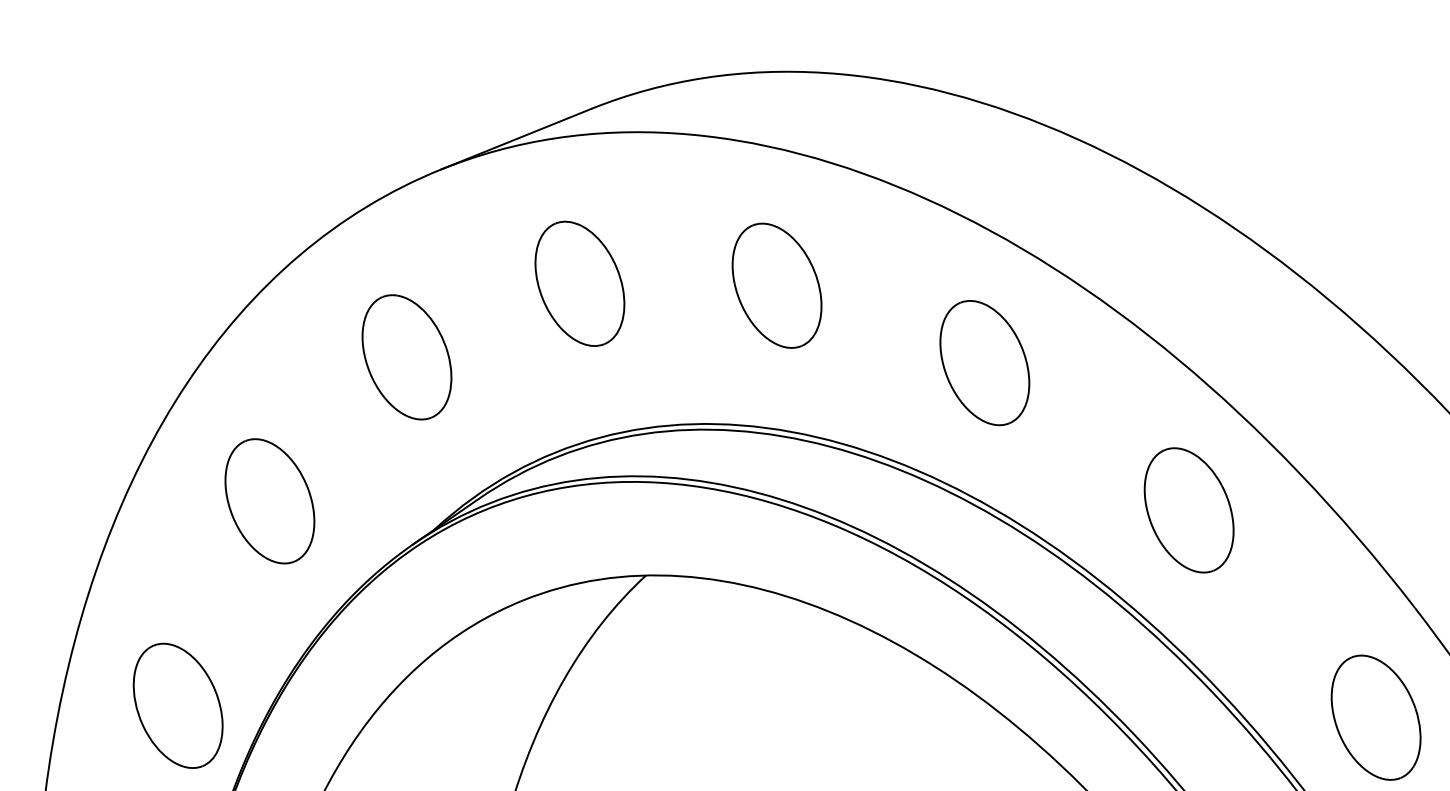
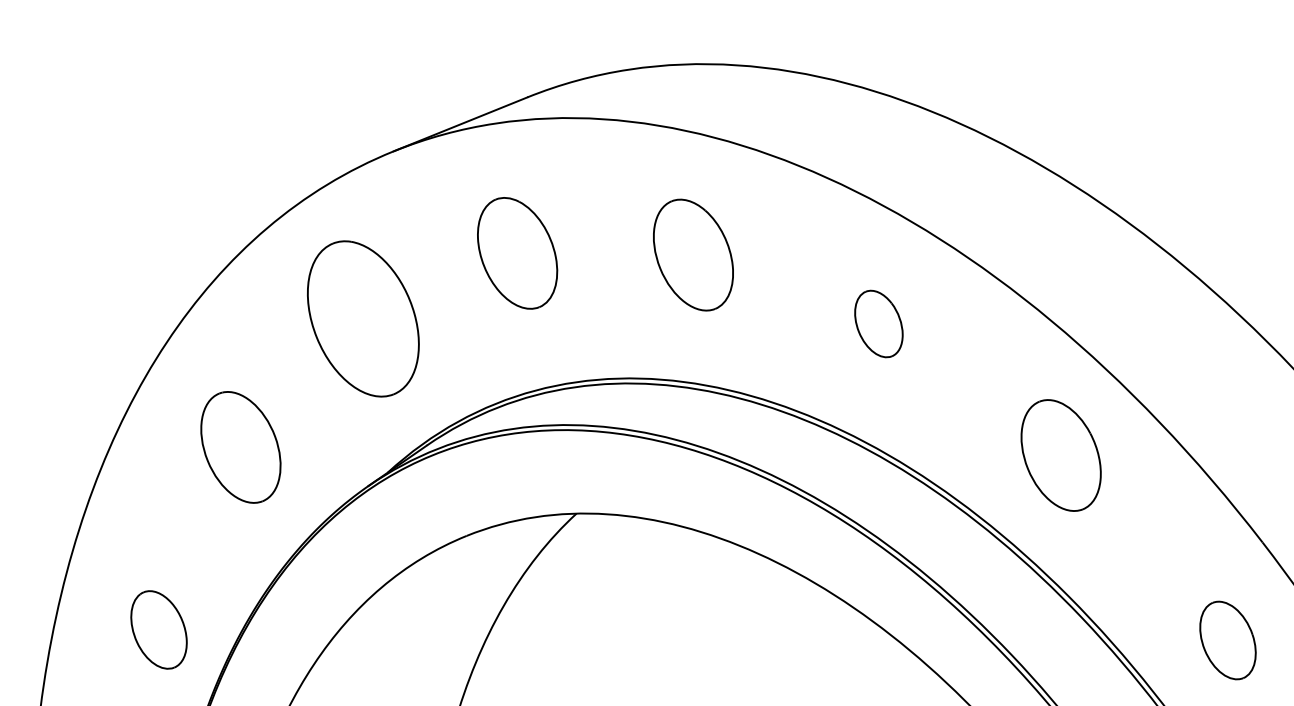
part: (406, 356) -> (362, 318), size x1.4
part: (984, 362) -> (878, 323), size x0.6
part: (177, 705) -> (158, 629), size x0.7
part: (1375, 717) -> (1227, 640), size x0.7

